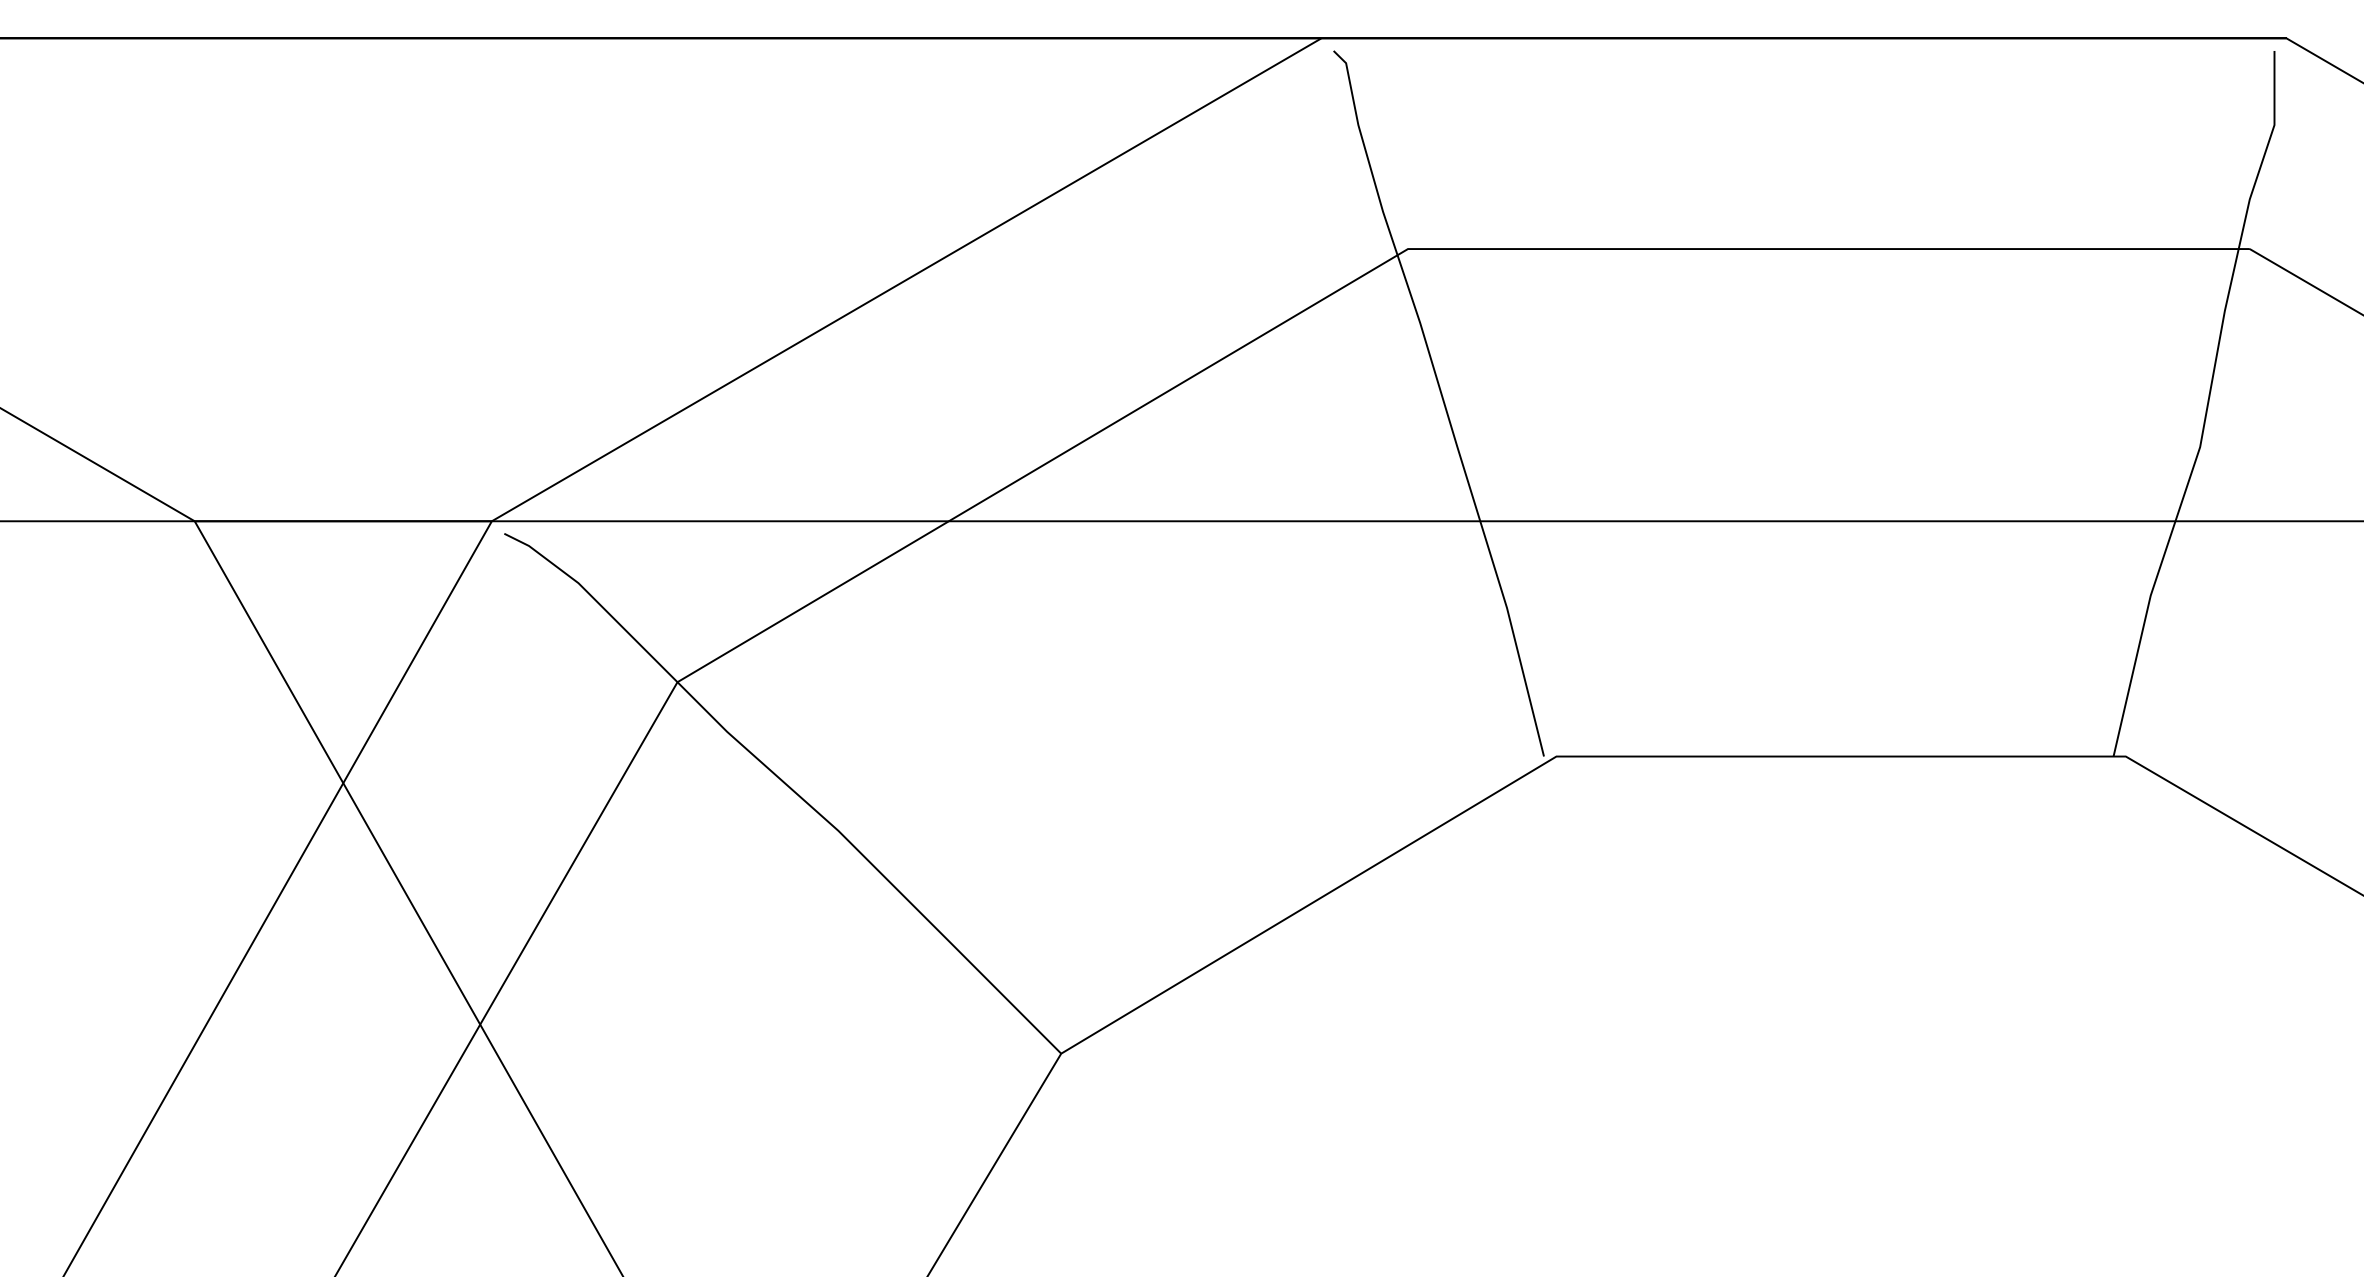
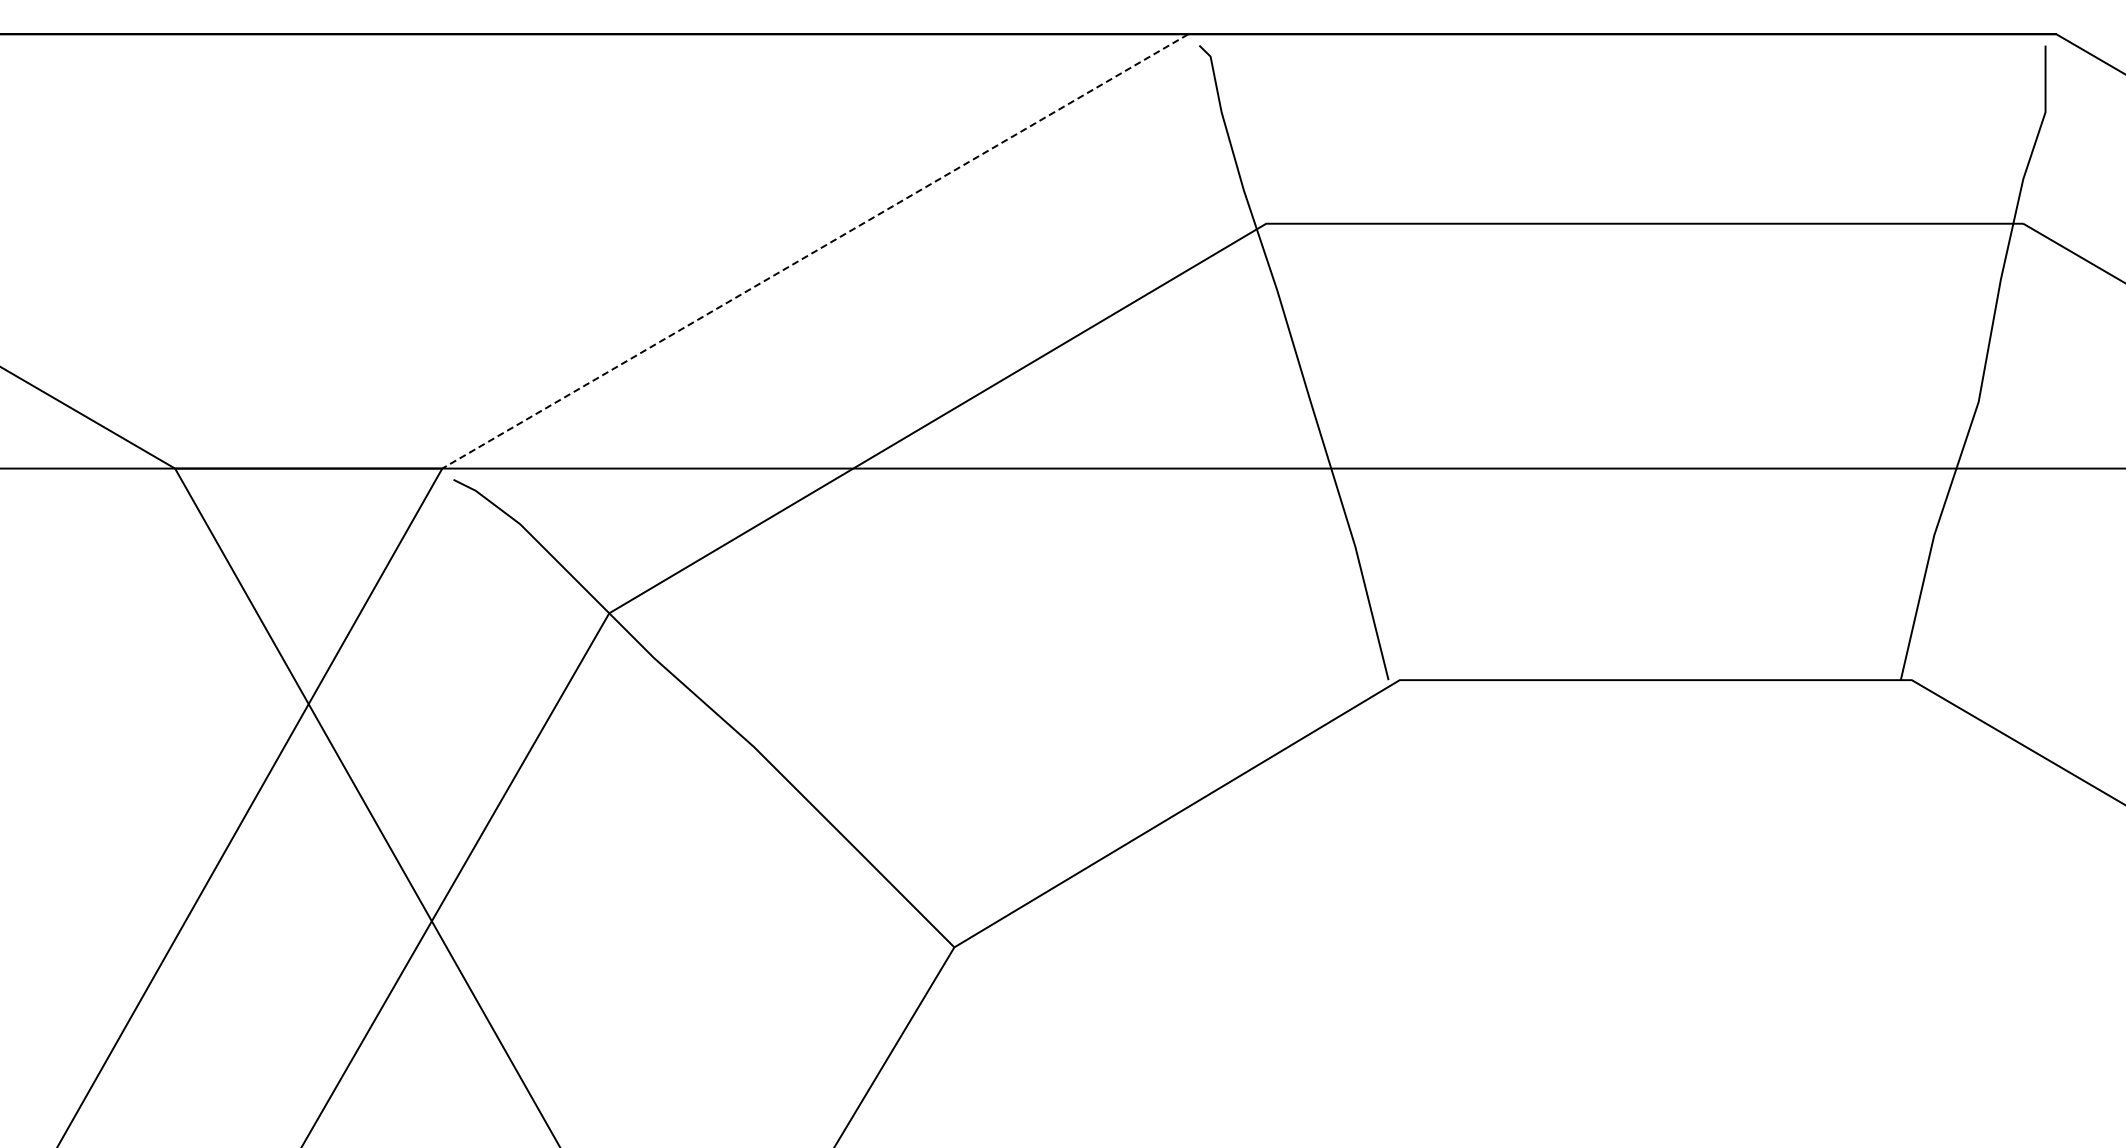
line: (906, 279) -> (815, 251), solid -> dashed

